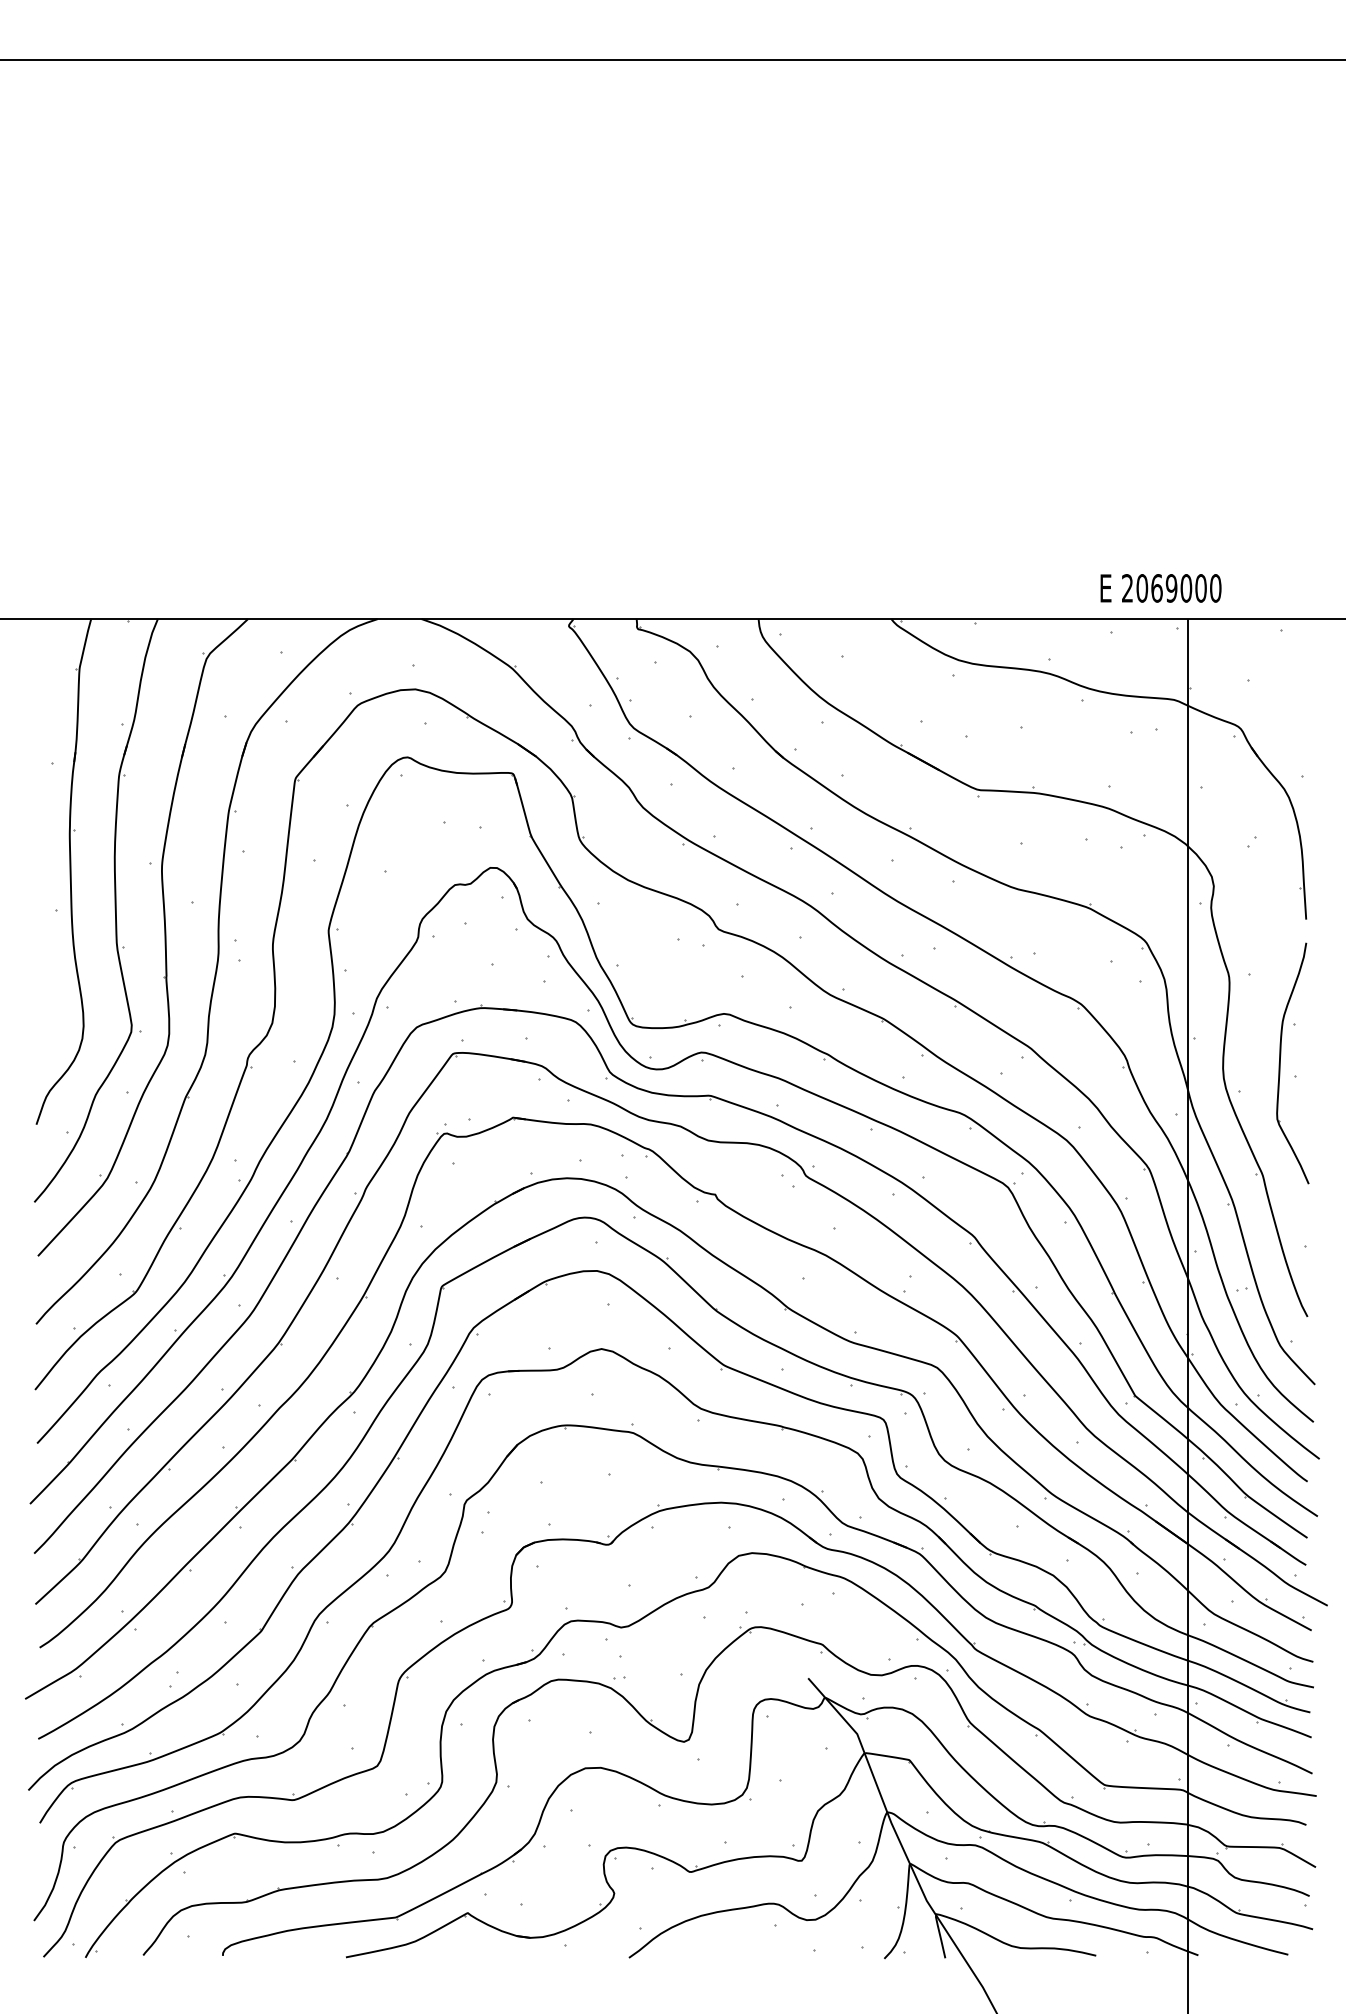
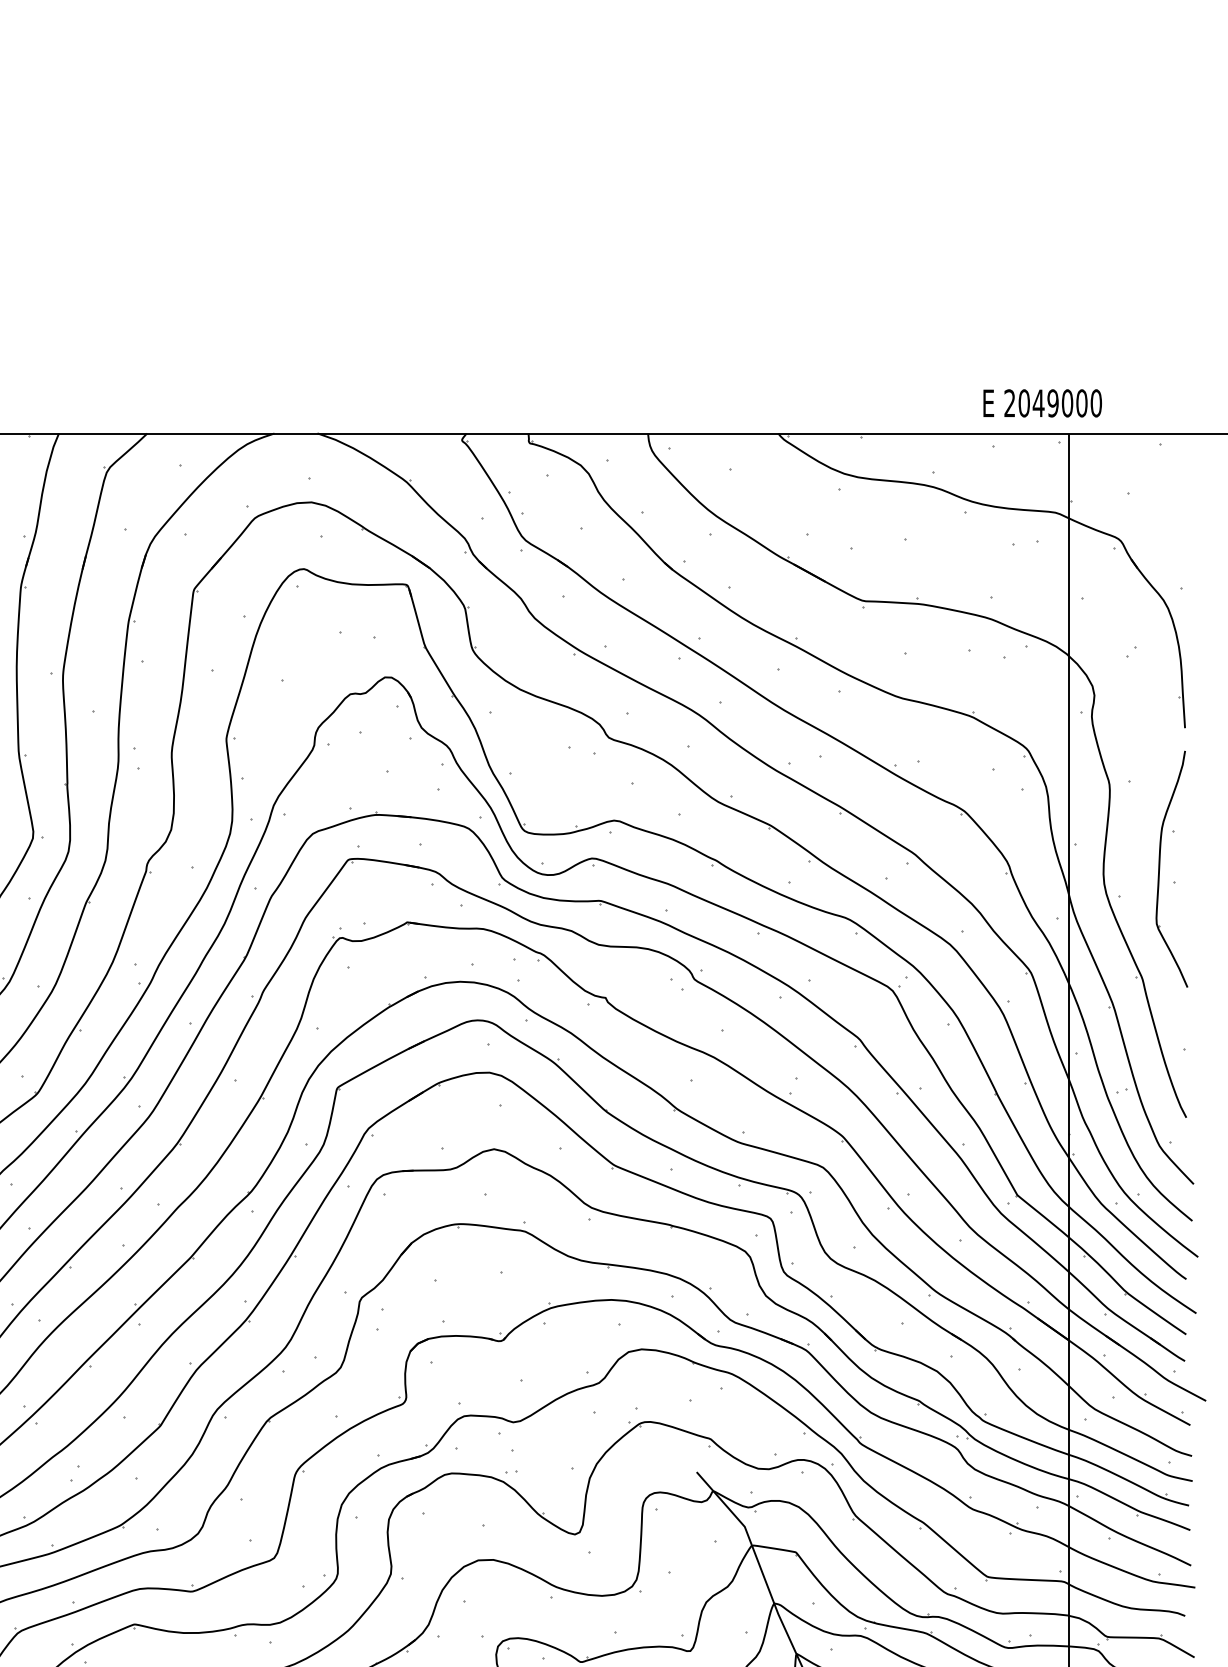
text: (1156, 588) -> (1038, 403), 2069000 -> 2049000

